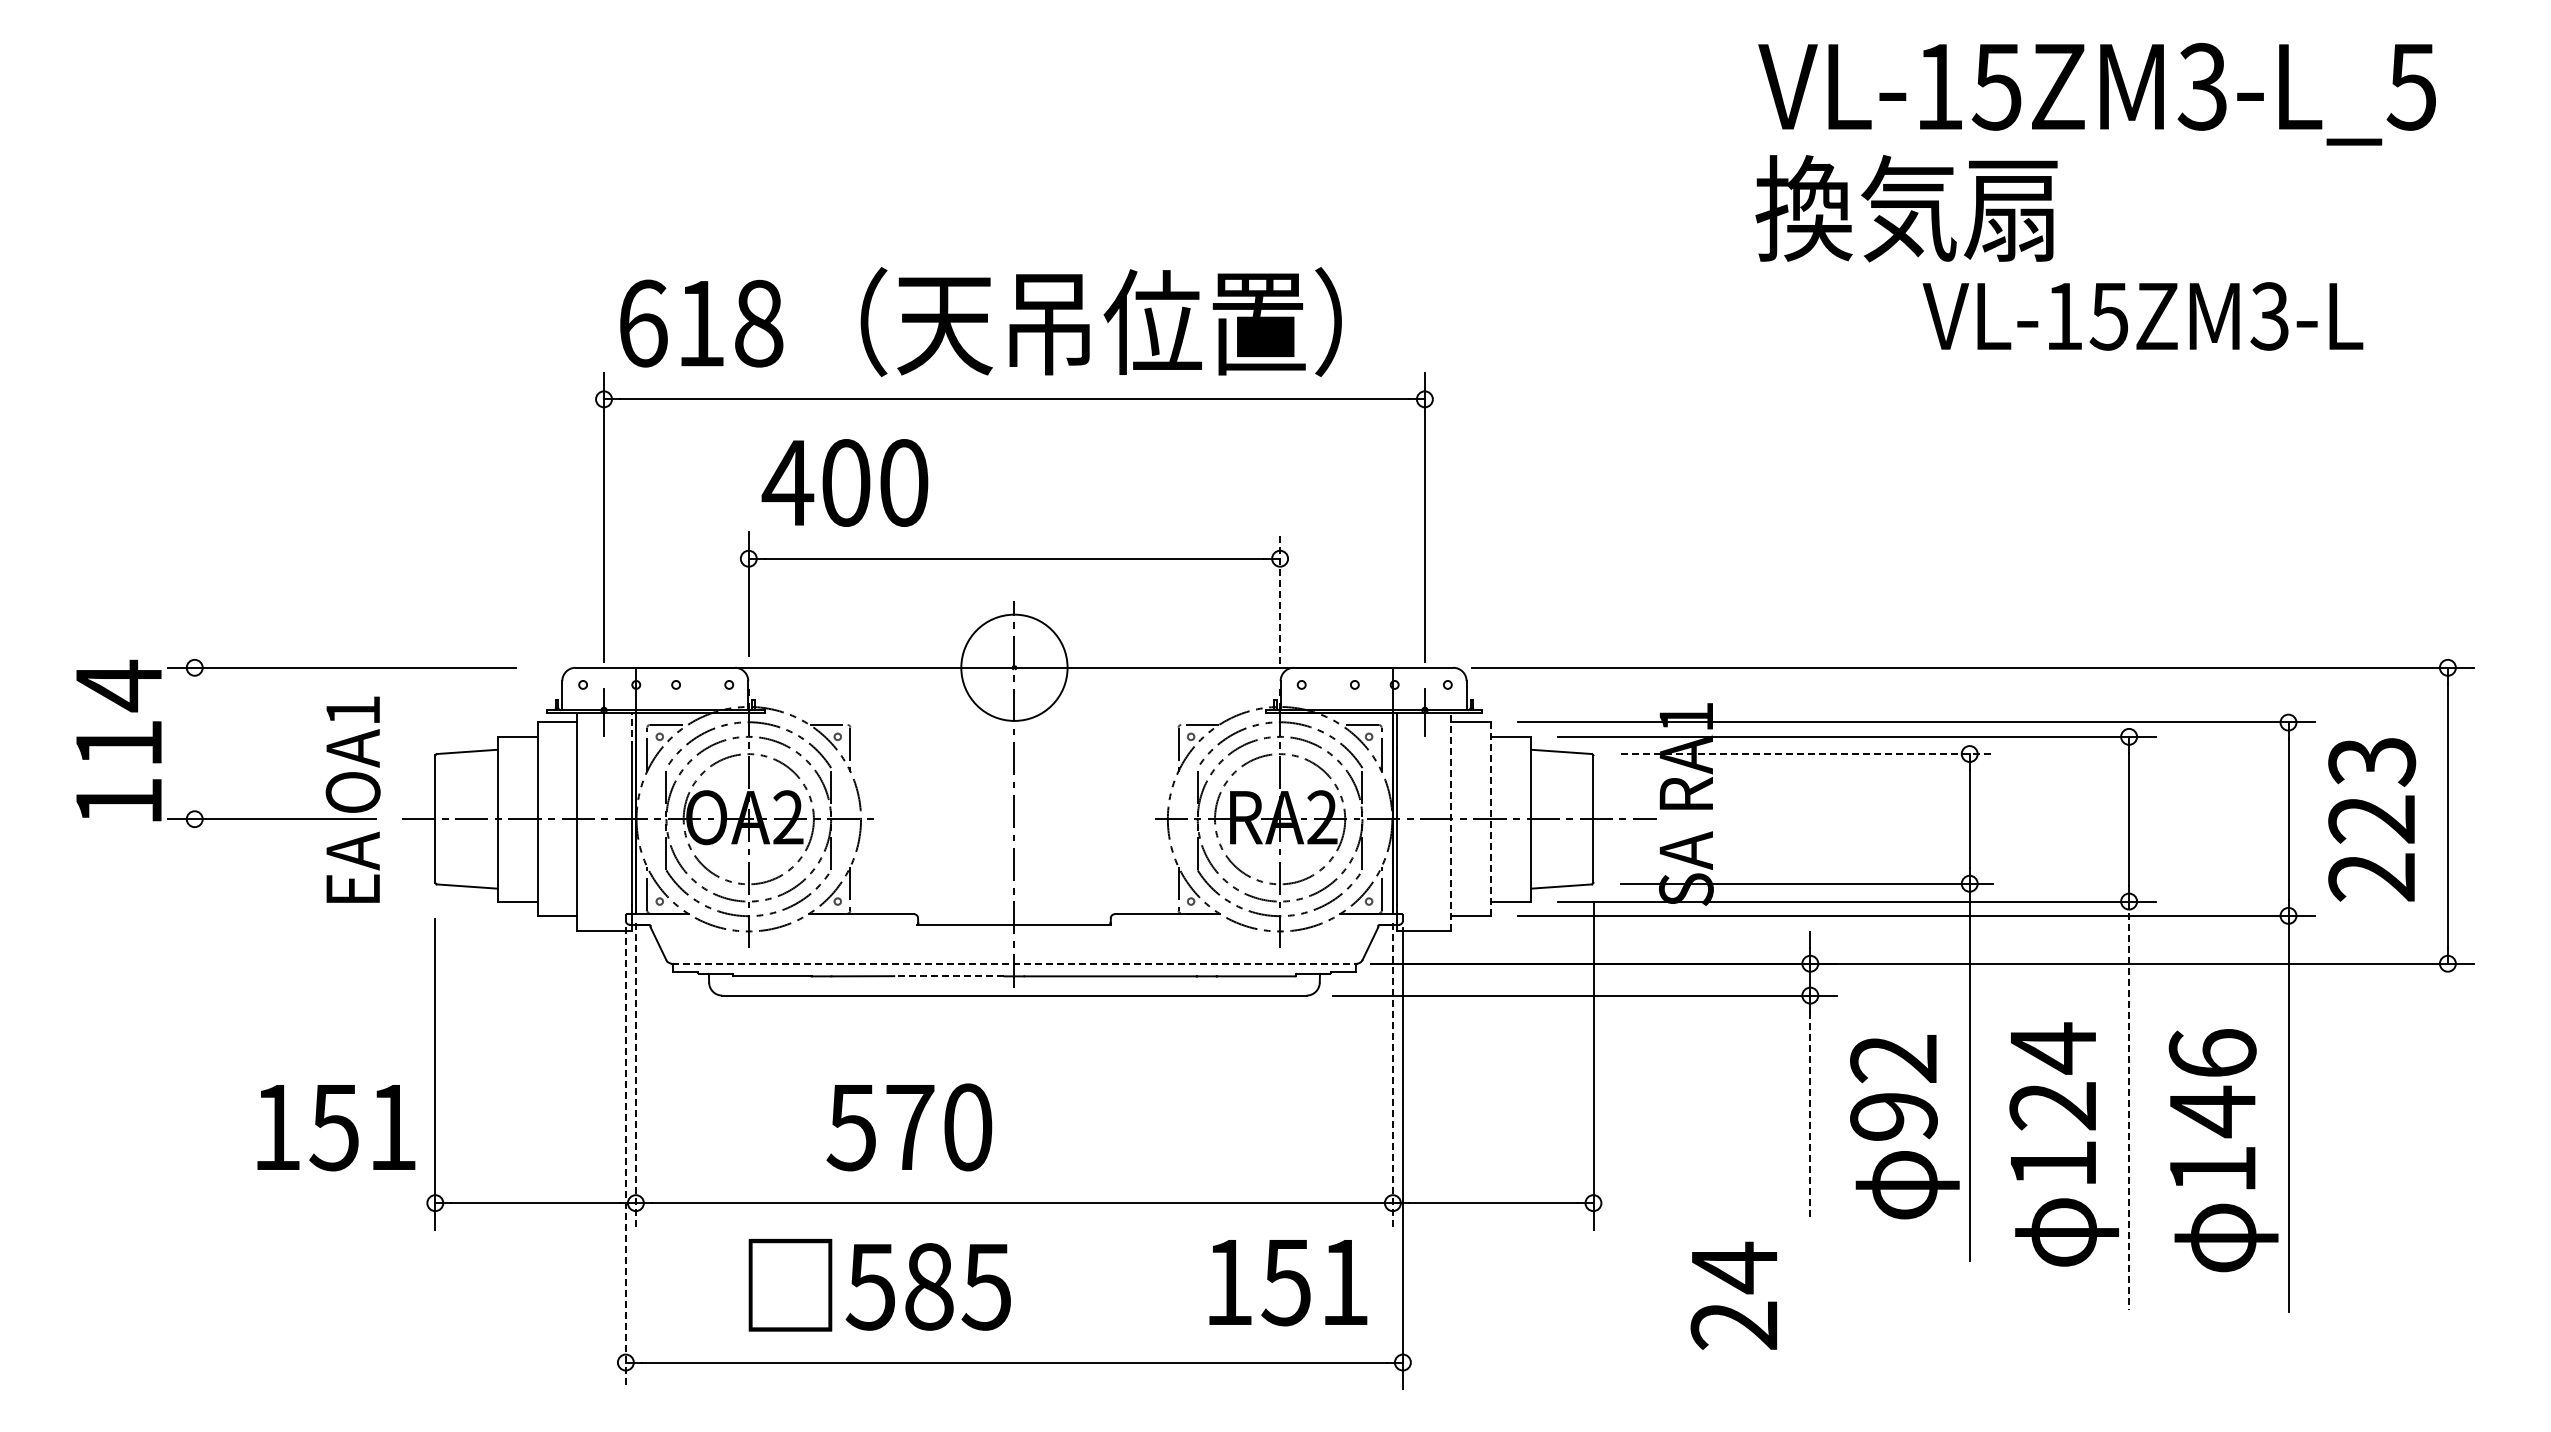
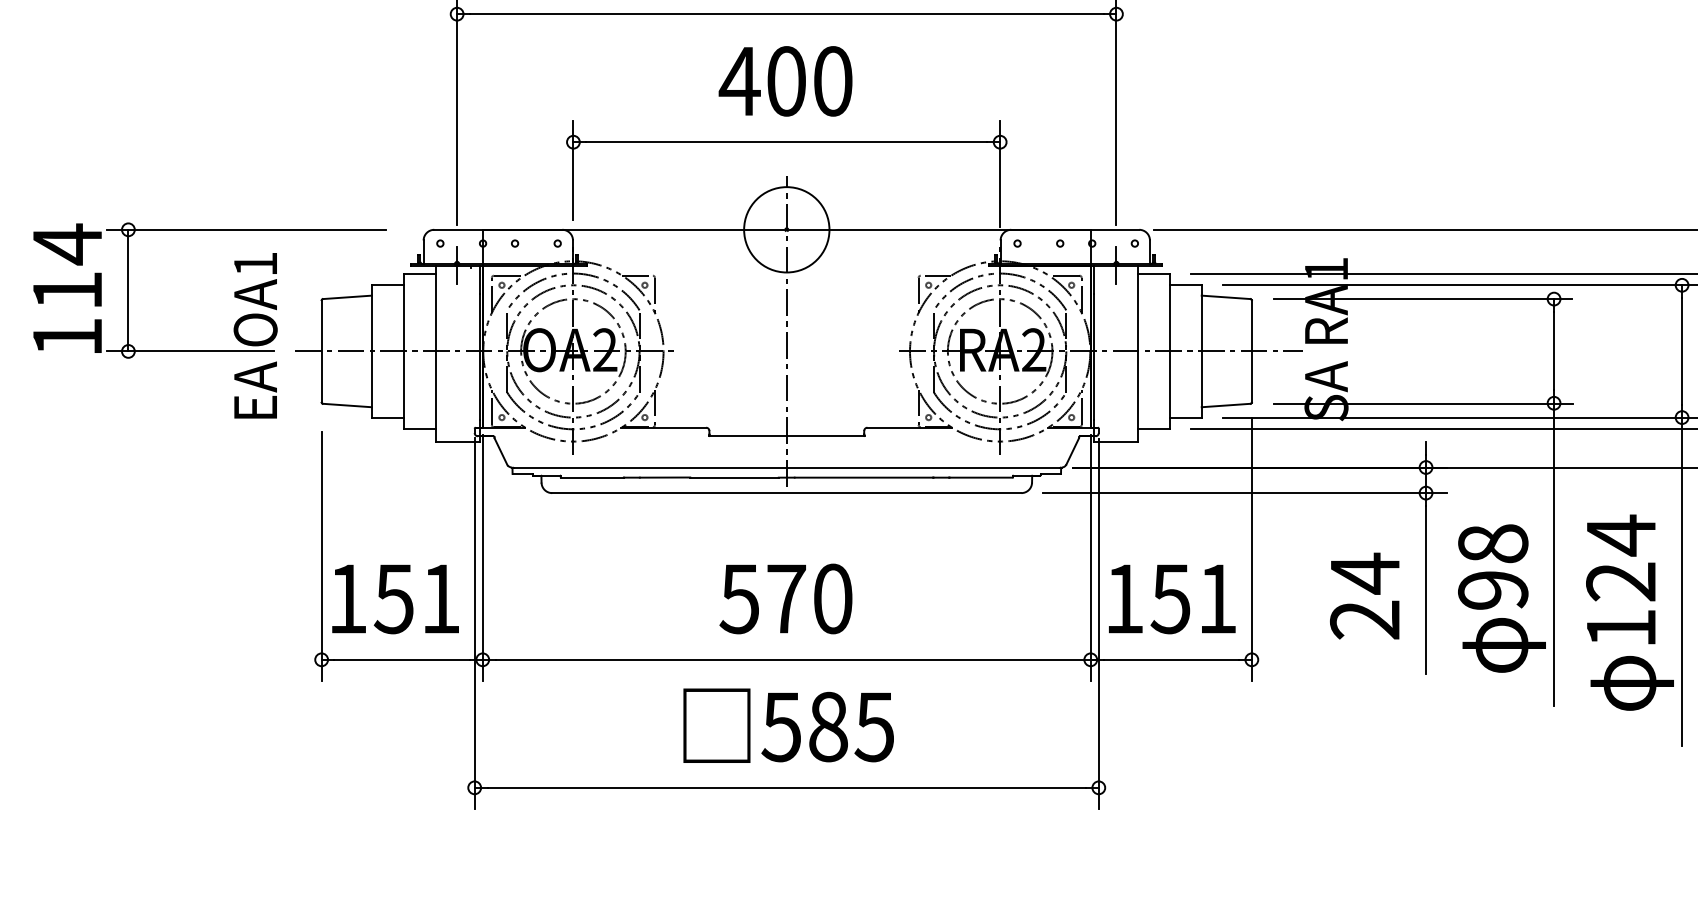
text: (844, 482) -> (785, 80), moved
line: (1280, 598) -> (1000, 174), dashed -> solid
line: (631, 730) -> (479, 280), dashed -> solid
line: (194, 743) -> (128, 290), added
line: (1806, 754) -> (1422, 299), dashed -> solid
line: (1491, 819) -> (1169, 351), dashed -> solid
line: (1451, 821) -> (1137, 353), dashed -> solid
line: (1014, 963) -> (786, 467), dashed -> solid
line: (949, 976) -> (734, 477), dashed -> solid
text: (1893, 1058) -> (1492, 543), 92 -> 98
line: (635, 1076) -> (482, 558), dashed -> solid
line: (1393, 1076) -> (1091, 558), dashed -> solid
line: (2129, 1106) -> (1682, 582), dashed -> solid
line: (1810, 1116) -> (1426, 590), dashed -> solid
text: (909, 1127) -> (786, 599), moved
text: (336, 1128) -> (395, 599), moved
line: (625, 1158) -> (474, 623), dashed -> solid
text: (1288, 1283) -> (1172, 599), moved
text: (879, 1285) -> (788, 725), moved
text: (1733, 1295) -> (1364, 595), moved

